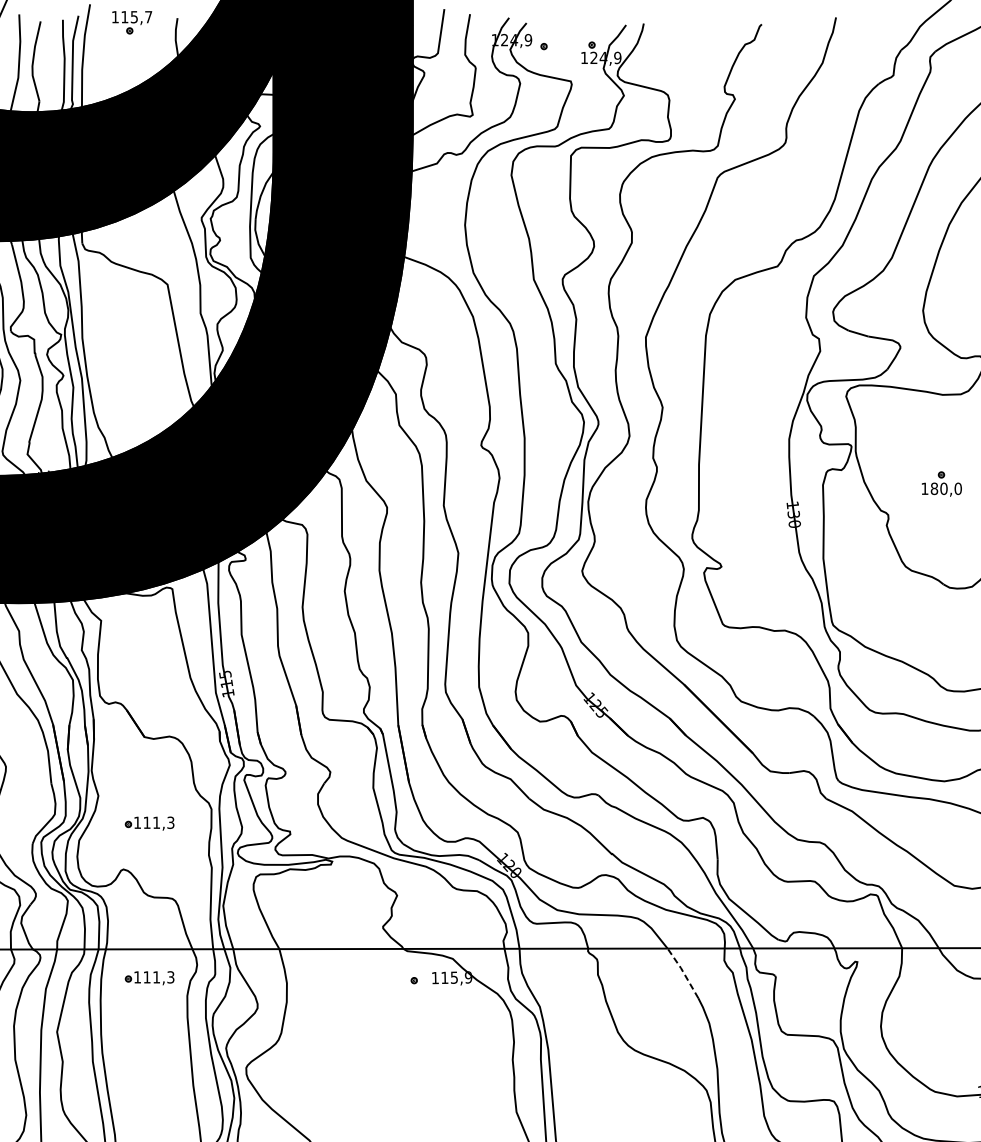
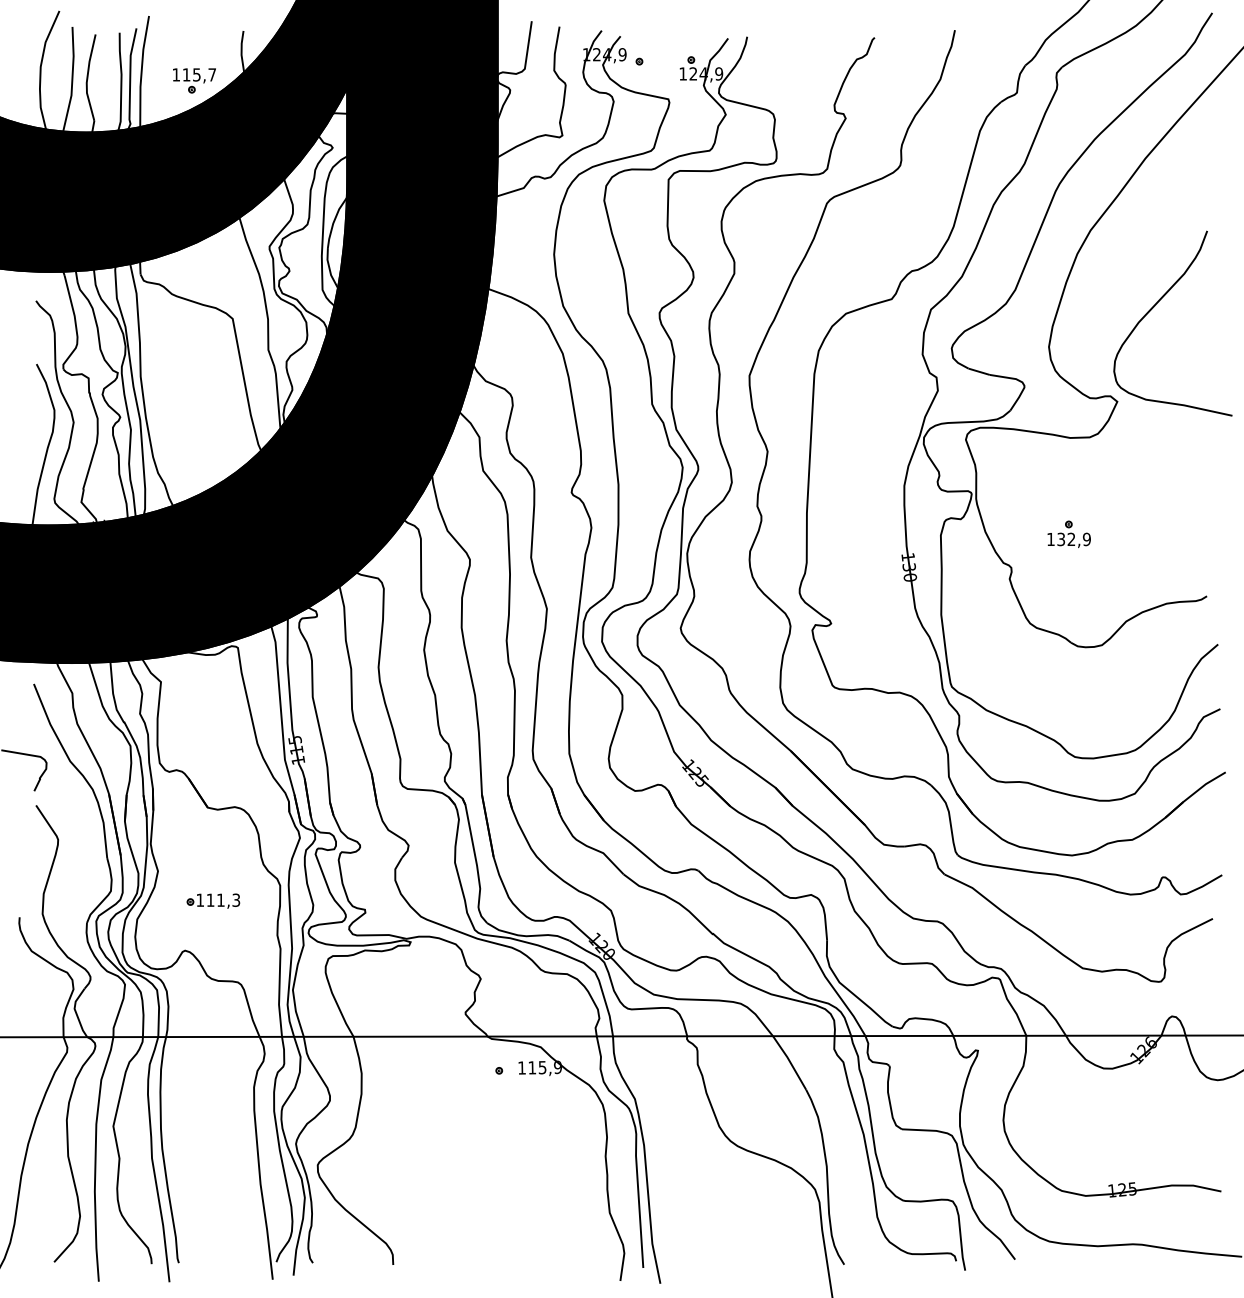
part: (132, 22) -> (194, 80), moved
text: (945, 488) -> (1073, 539), 180,0 -> 132,9
line: (682, 972) -> (789, 1061), dashed -> solid
part: (149, 977) -> (213, 1067), removed

